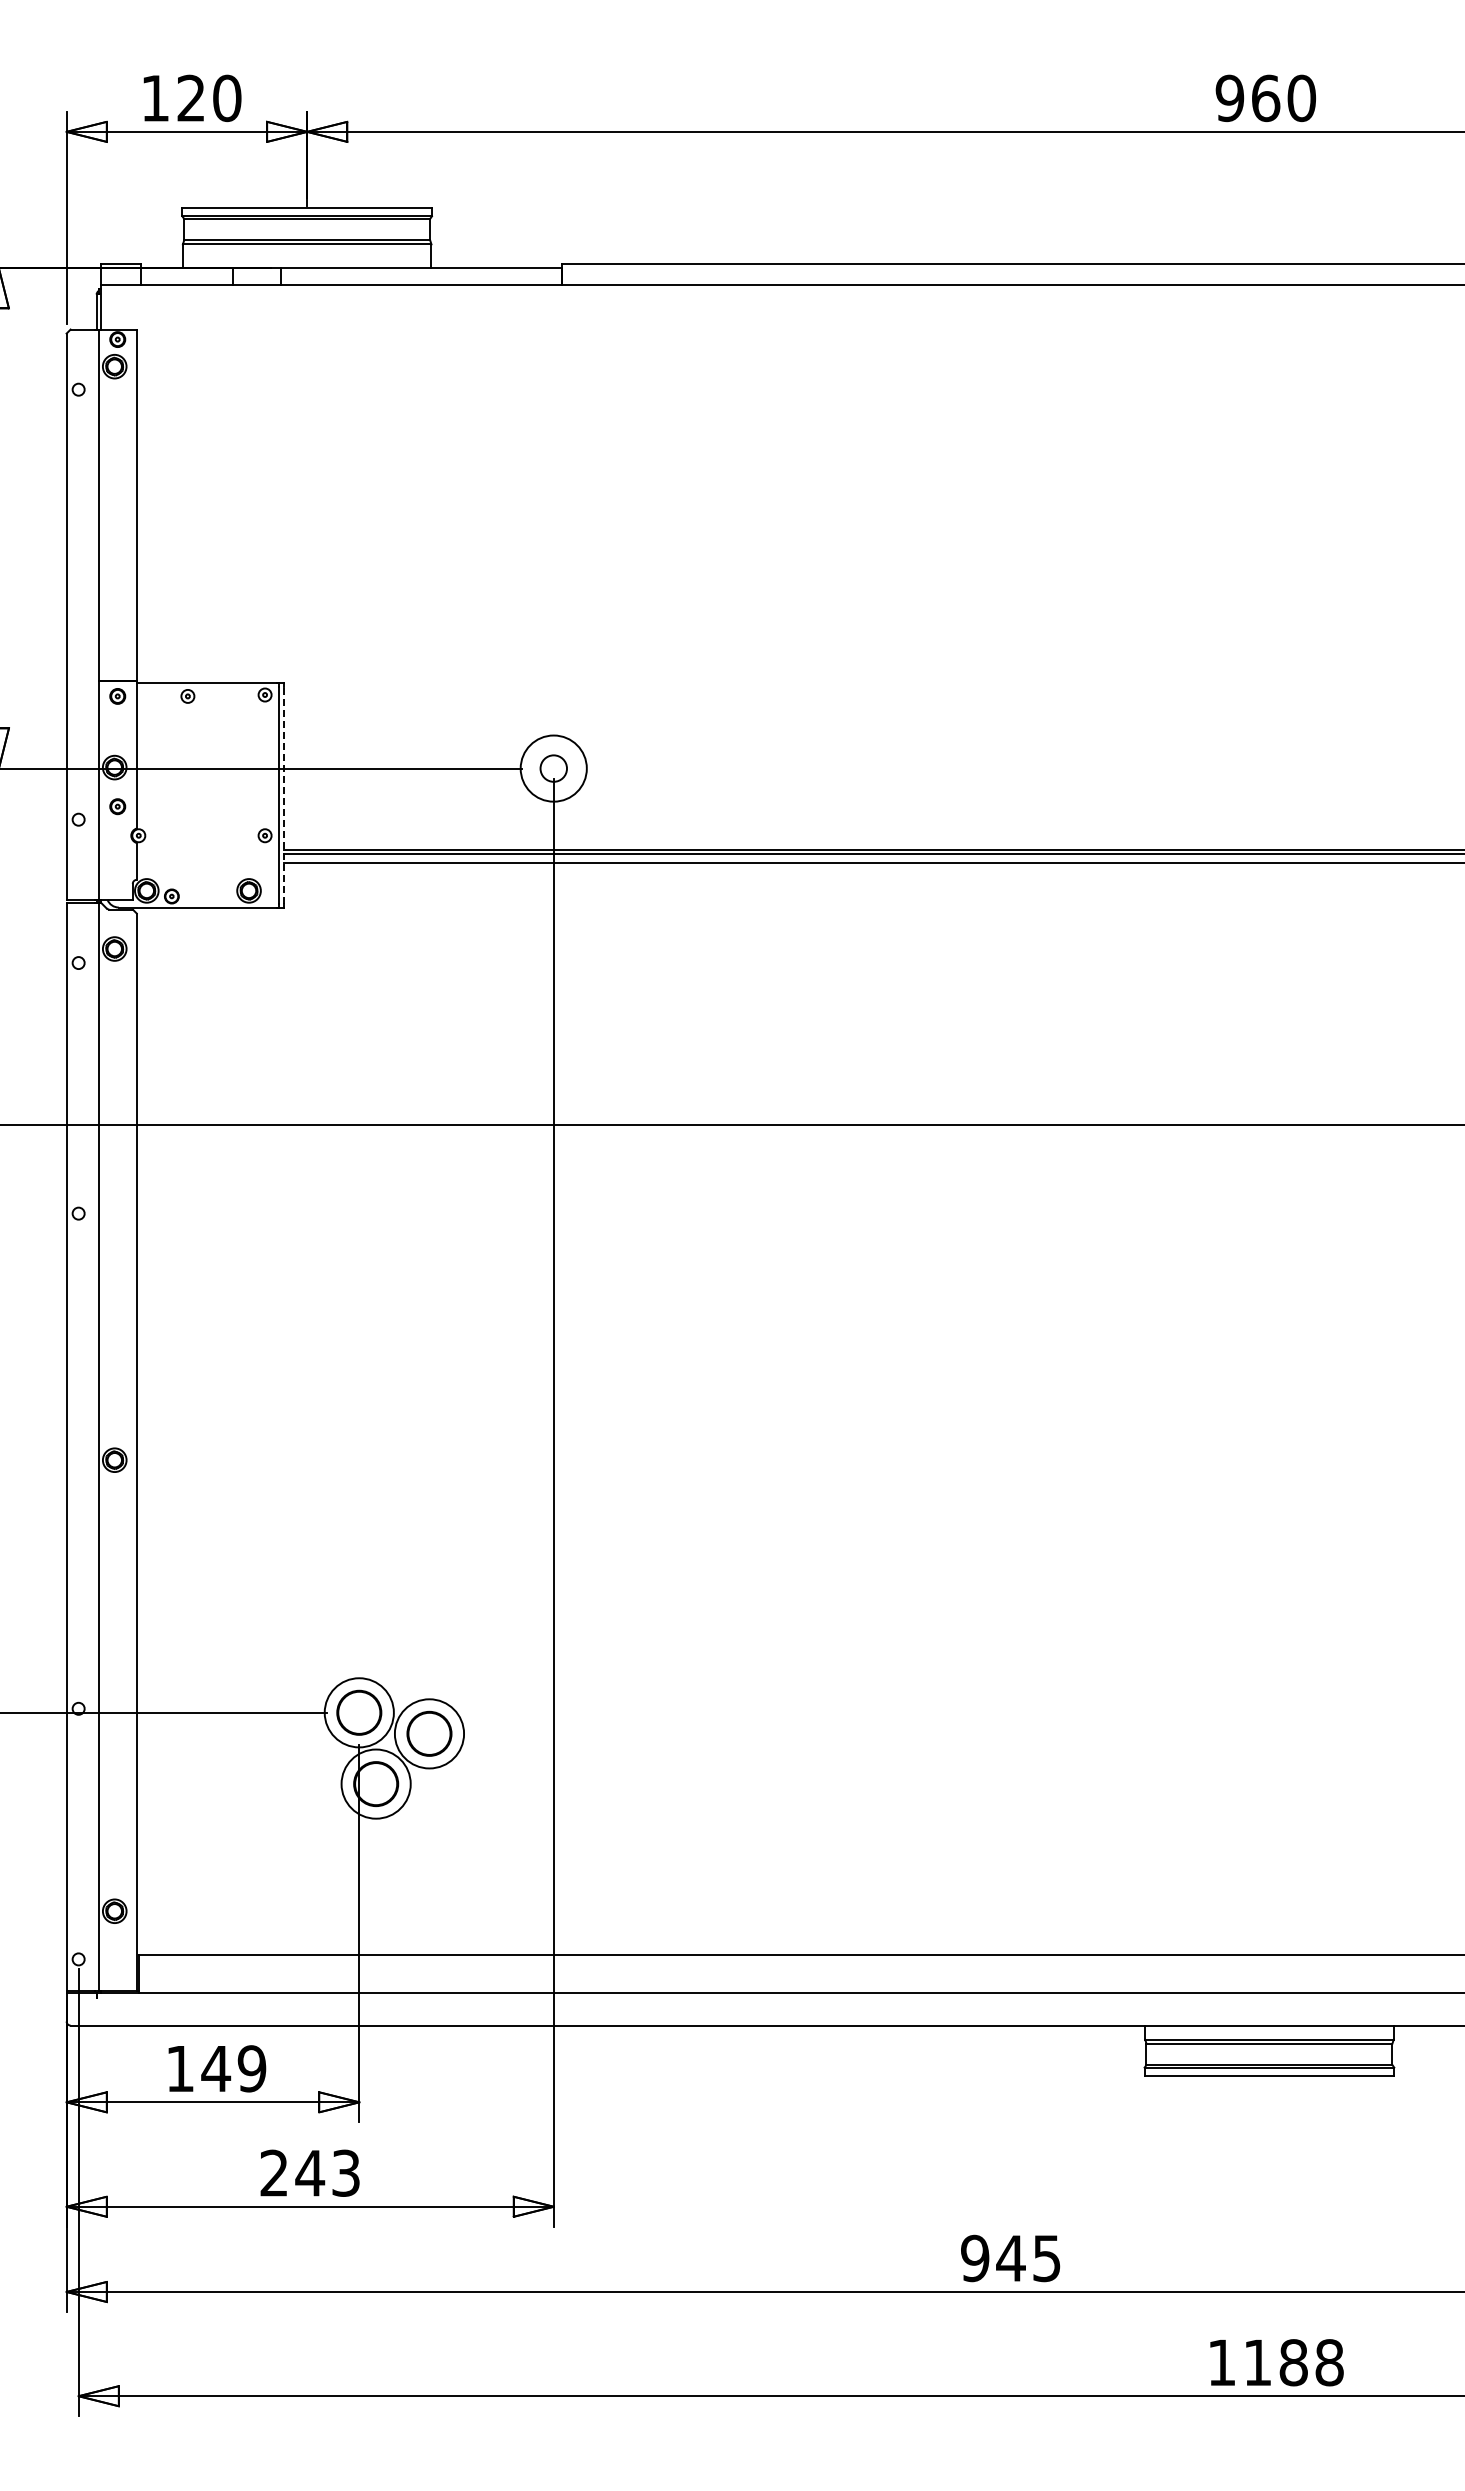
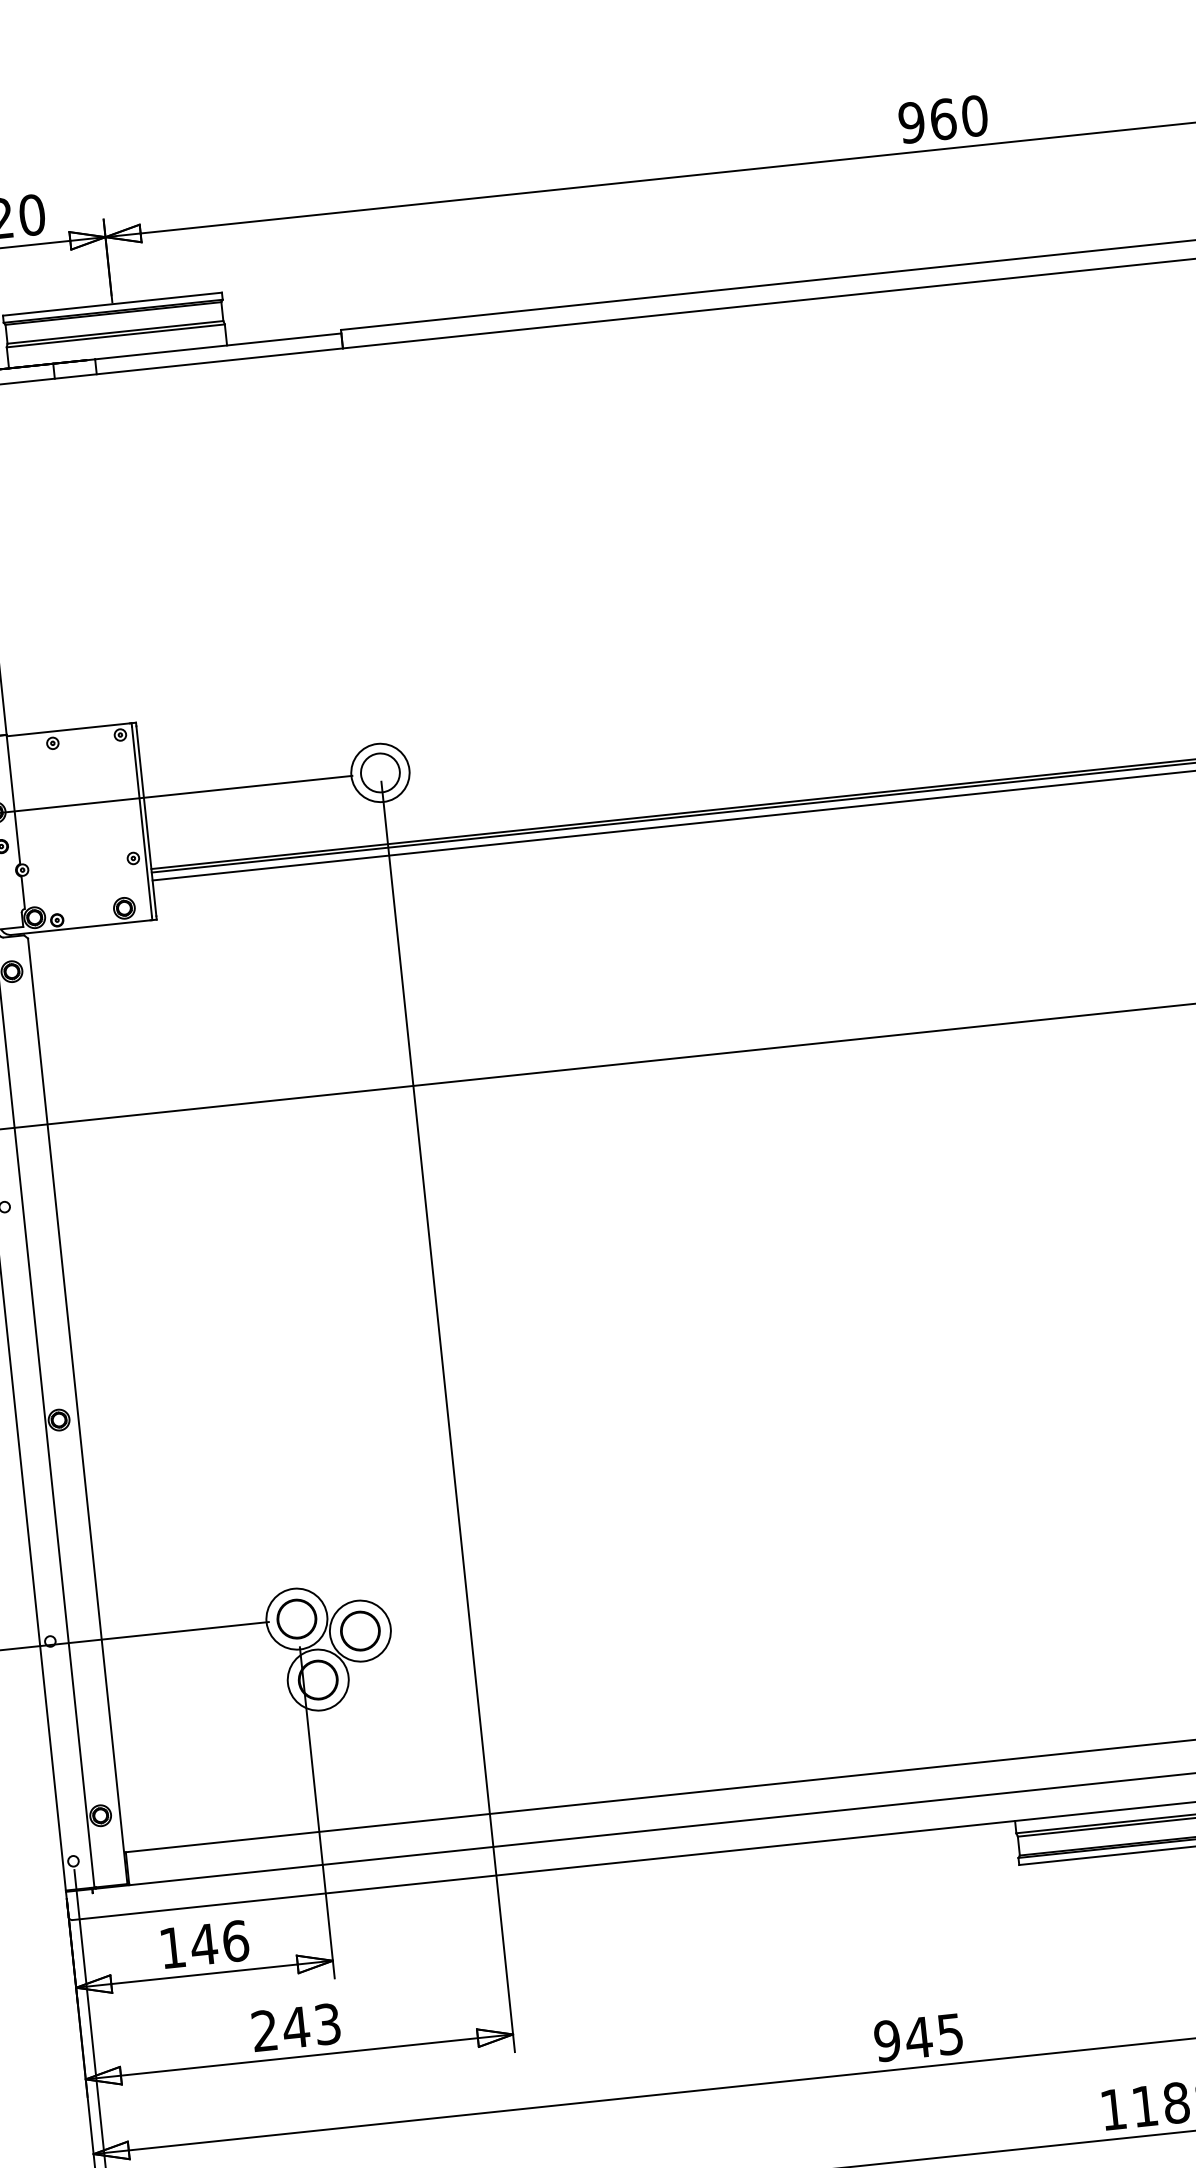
circle: (553, 768) -> (380, 772), size x1.67
line: (284, 794) -> (146, 820), dashed -> solid
text: (251, 2068) -> (235, 1941), 149 -> 146

